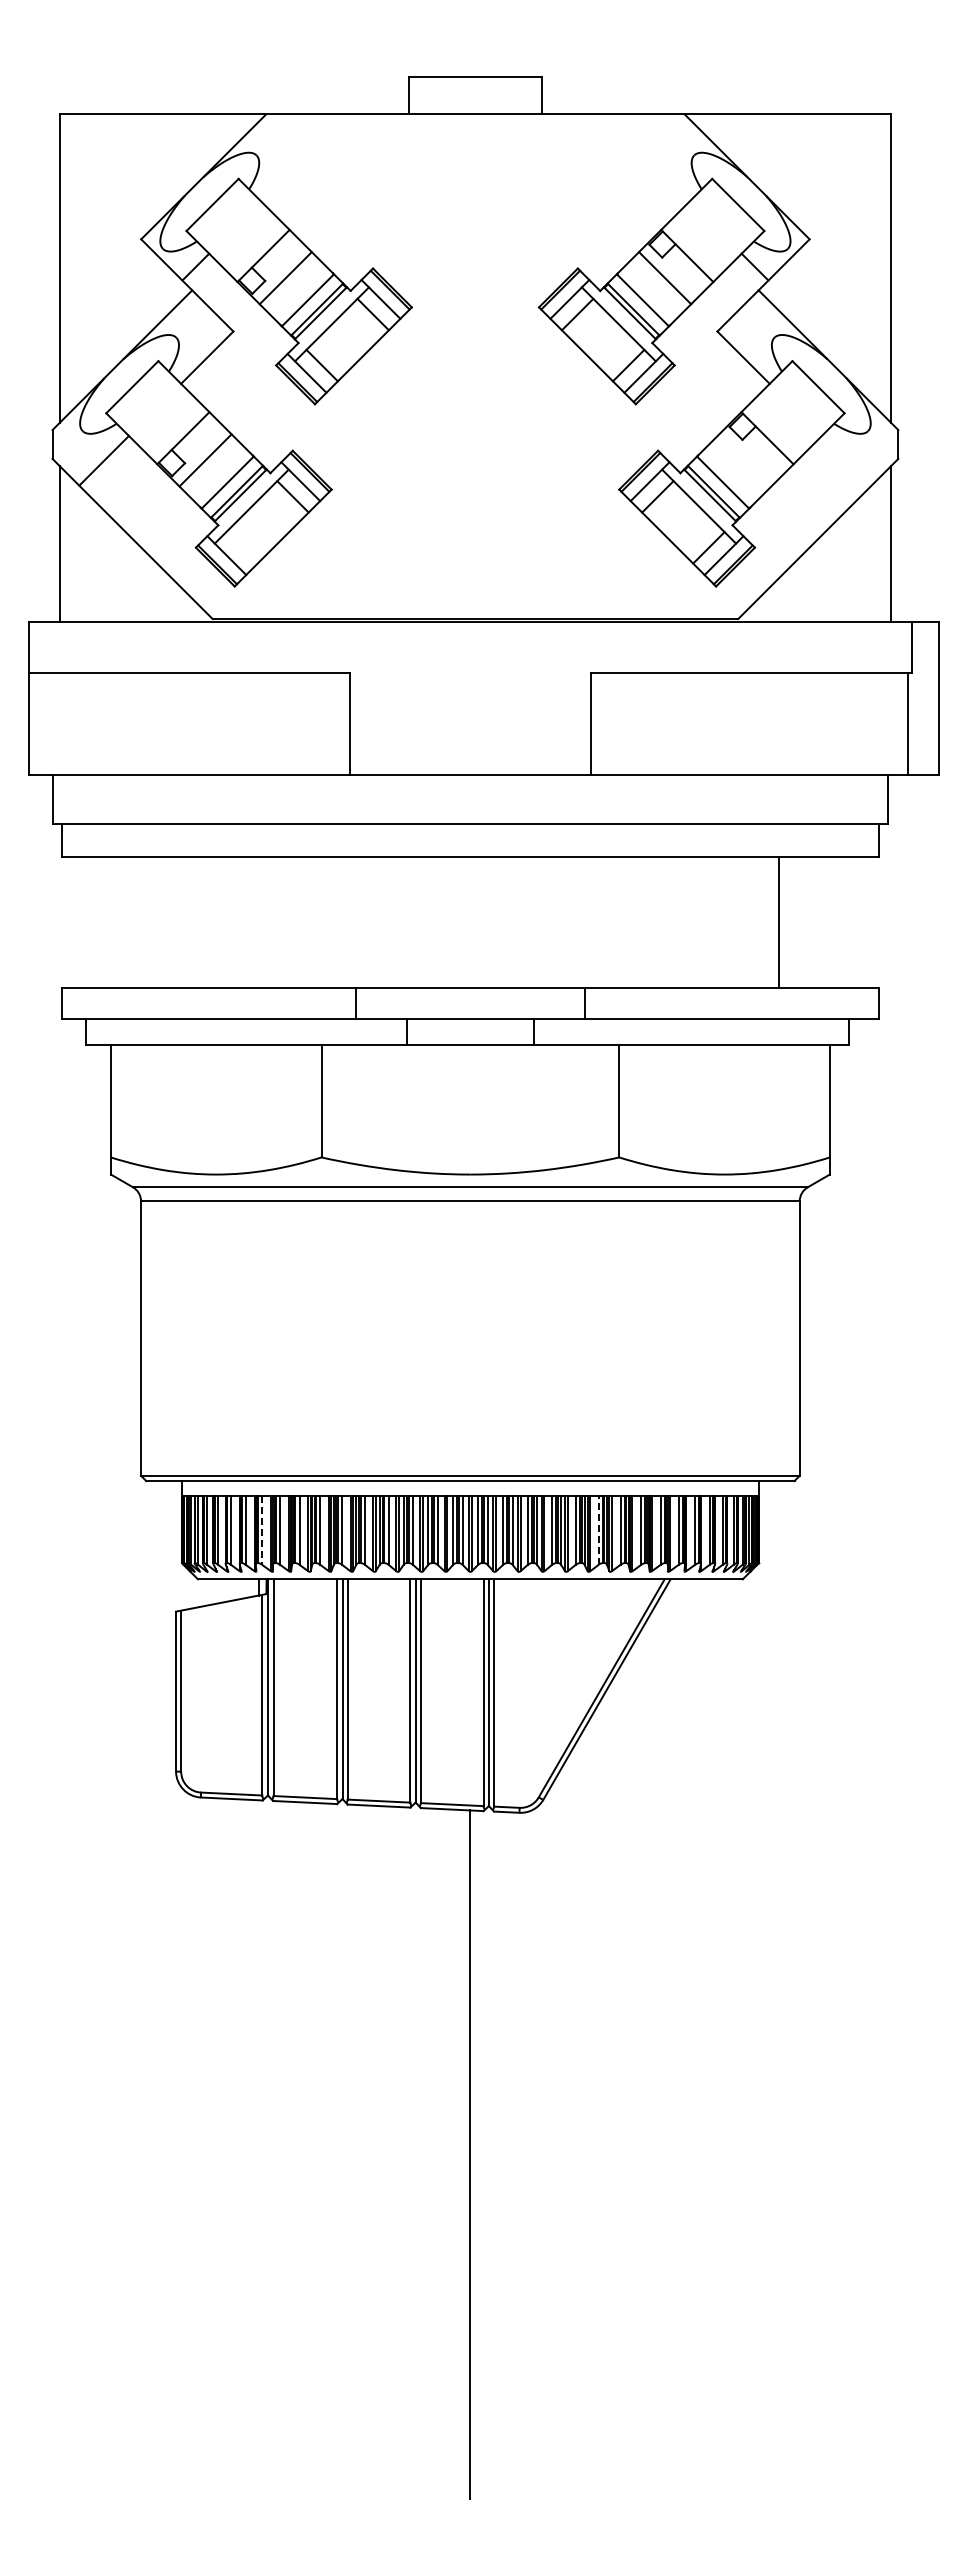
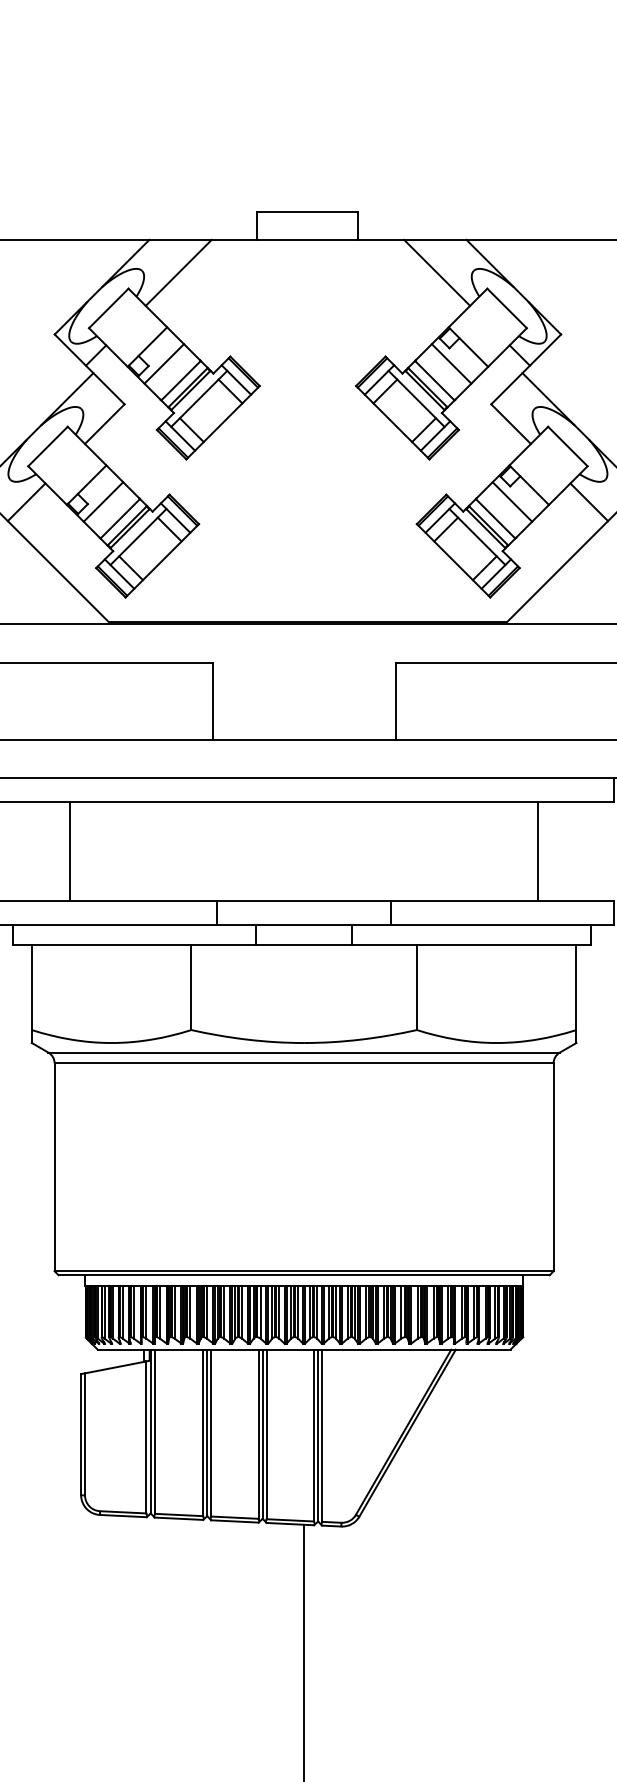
line: (304, 157) -> (178, 272), added
line: (645, 157) -> (436, 272), added
line: (745, 460) -> (512, 502), added
line: (846, 460) -> (589, 502), added
line: (241, 547) -> (130, 567), added
line: (161, 921) -> (70, 851), added
line: (262, 1530) -> (146, 1312), dashed -> solid
line: (598, 1530) -> (401, 1312), dashed -> solid

